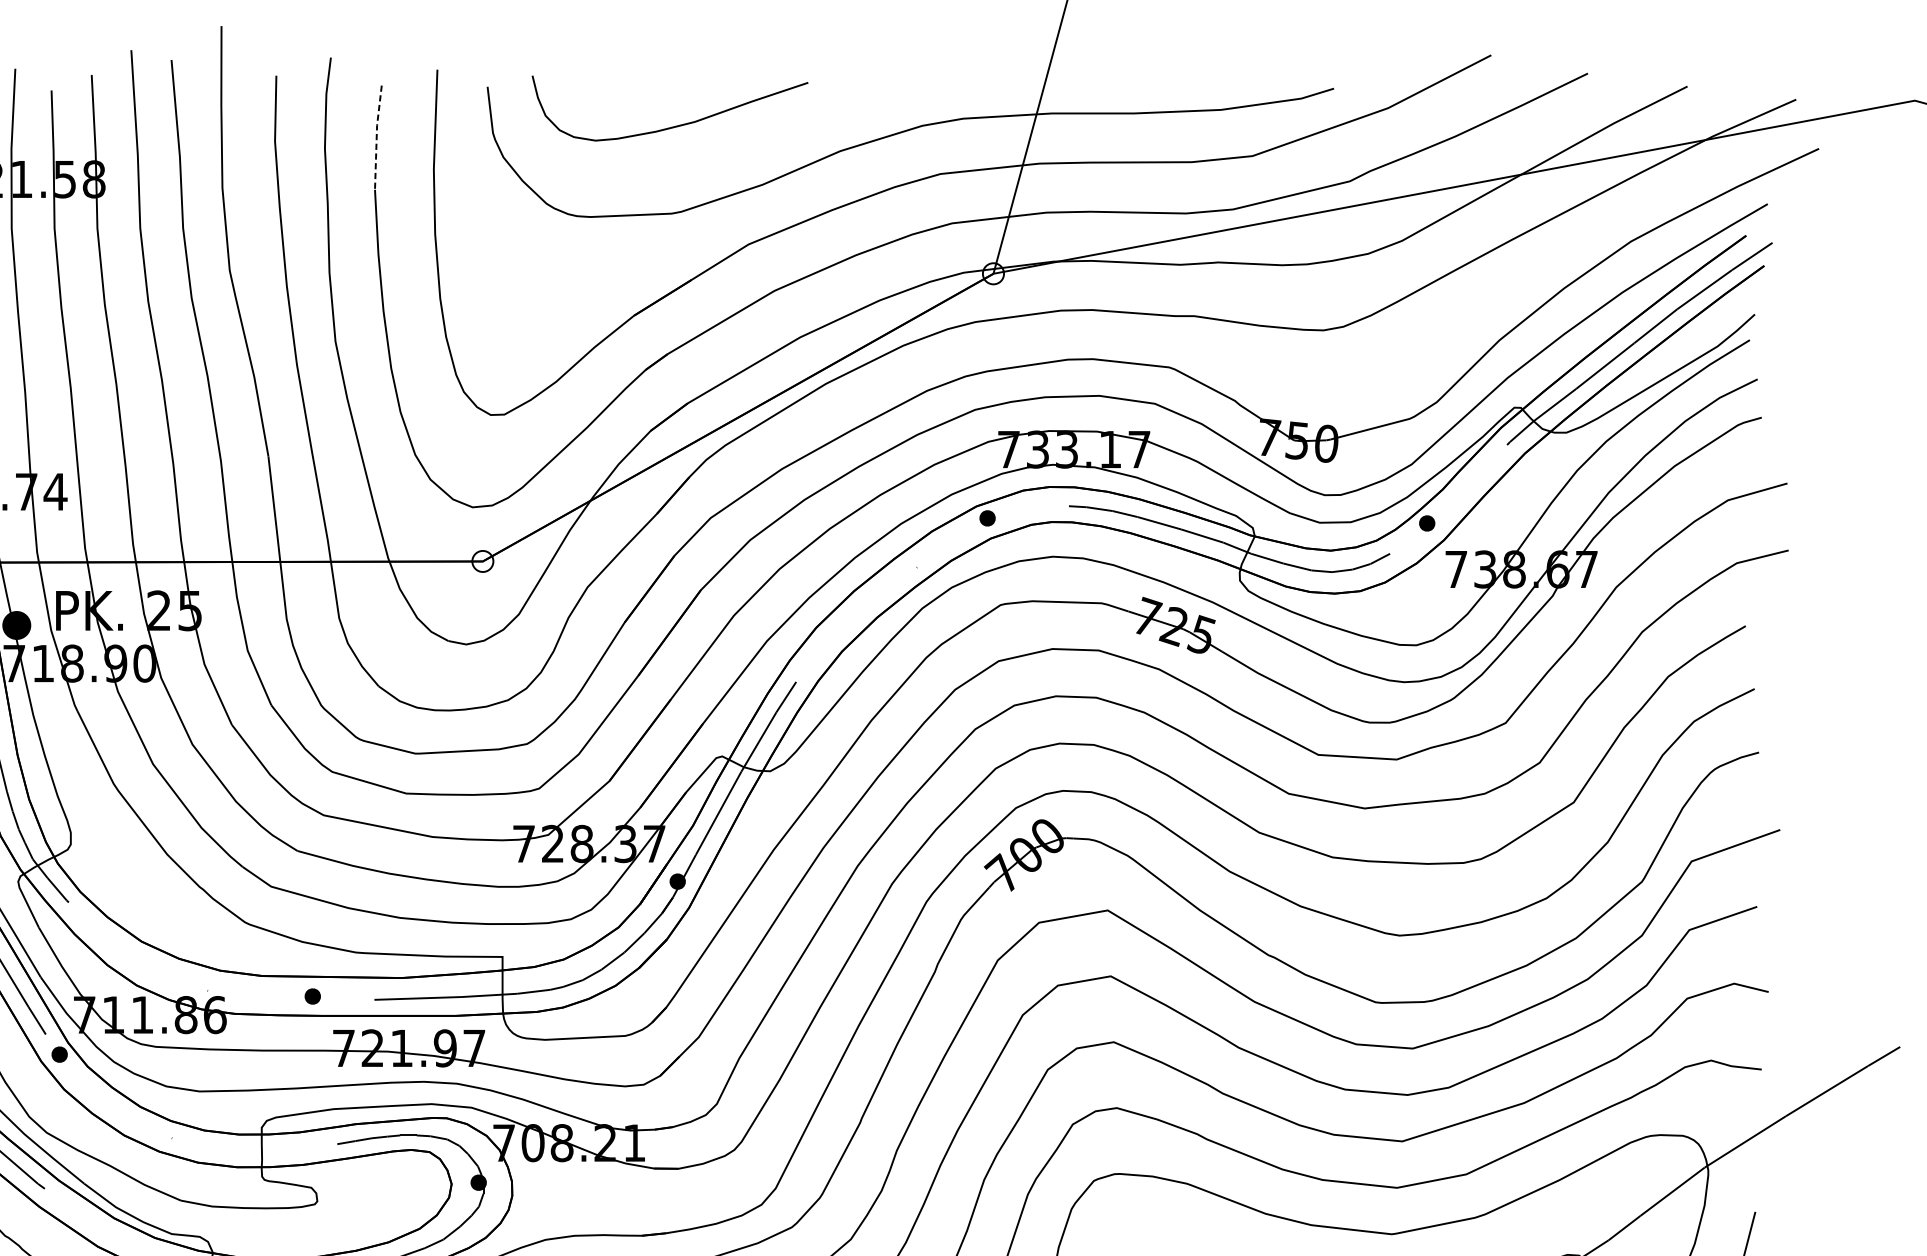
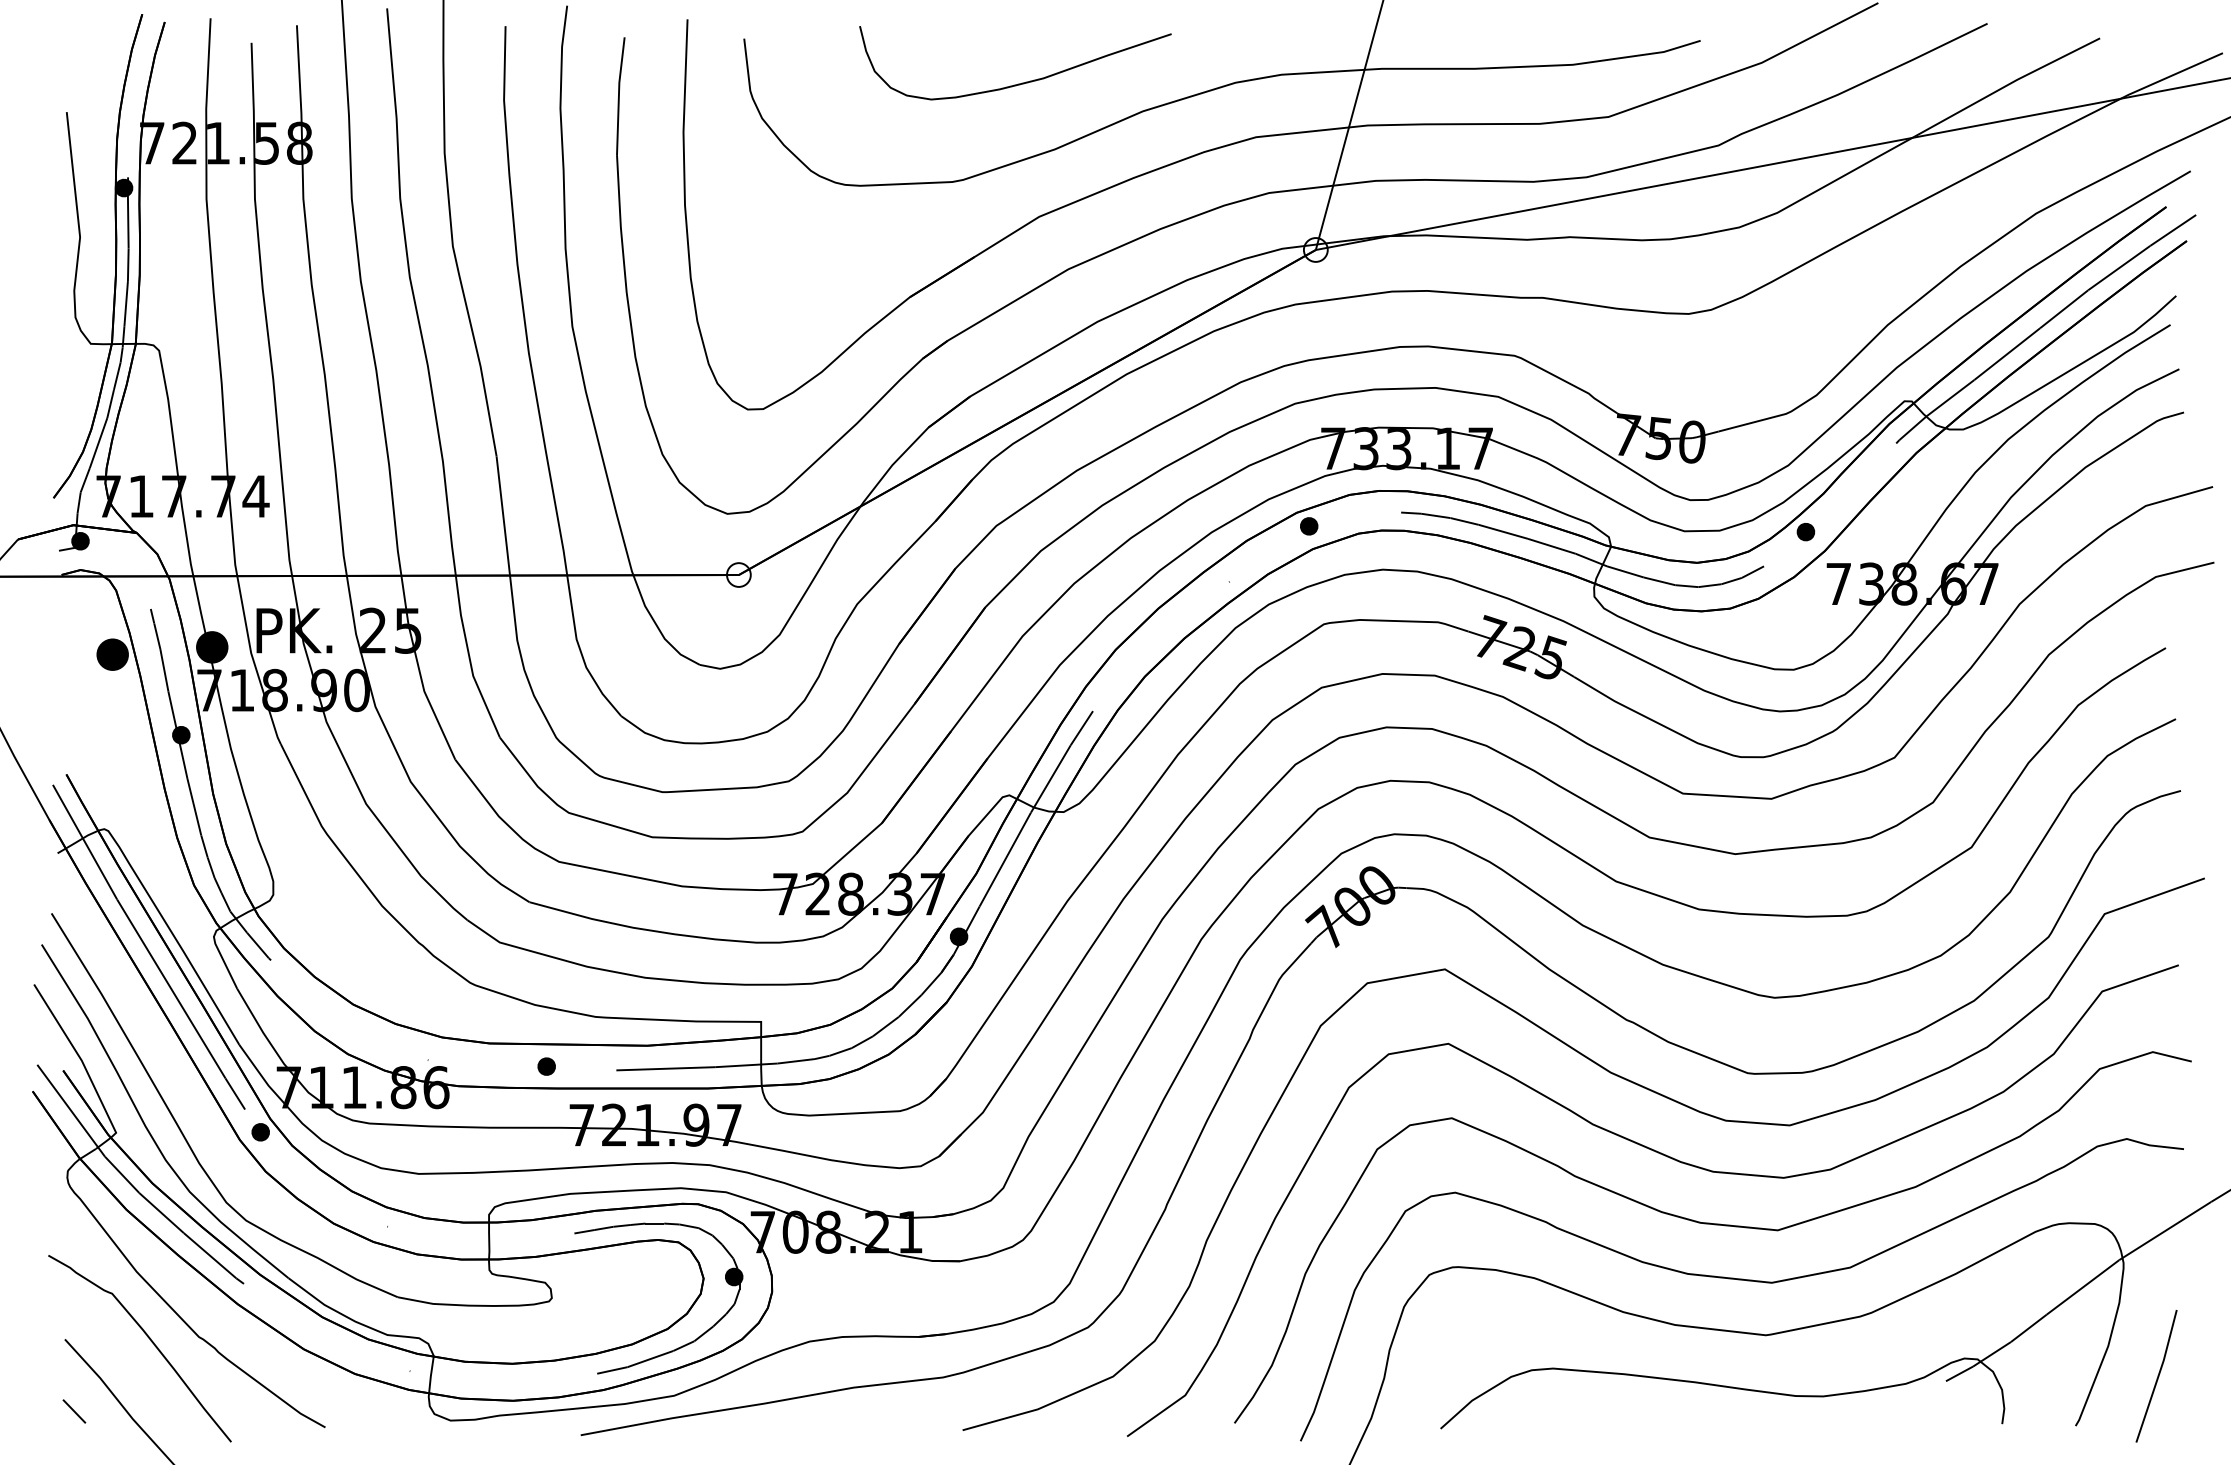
curve: (672, 126) -> (1018, 83), moved
line: (376, 137) -> (618, 95), dashed -> solid

